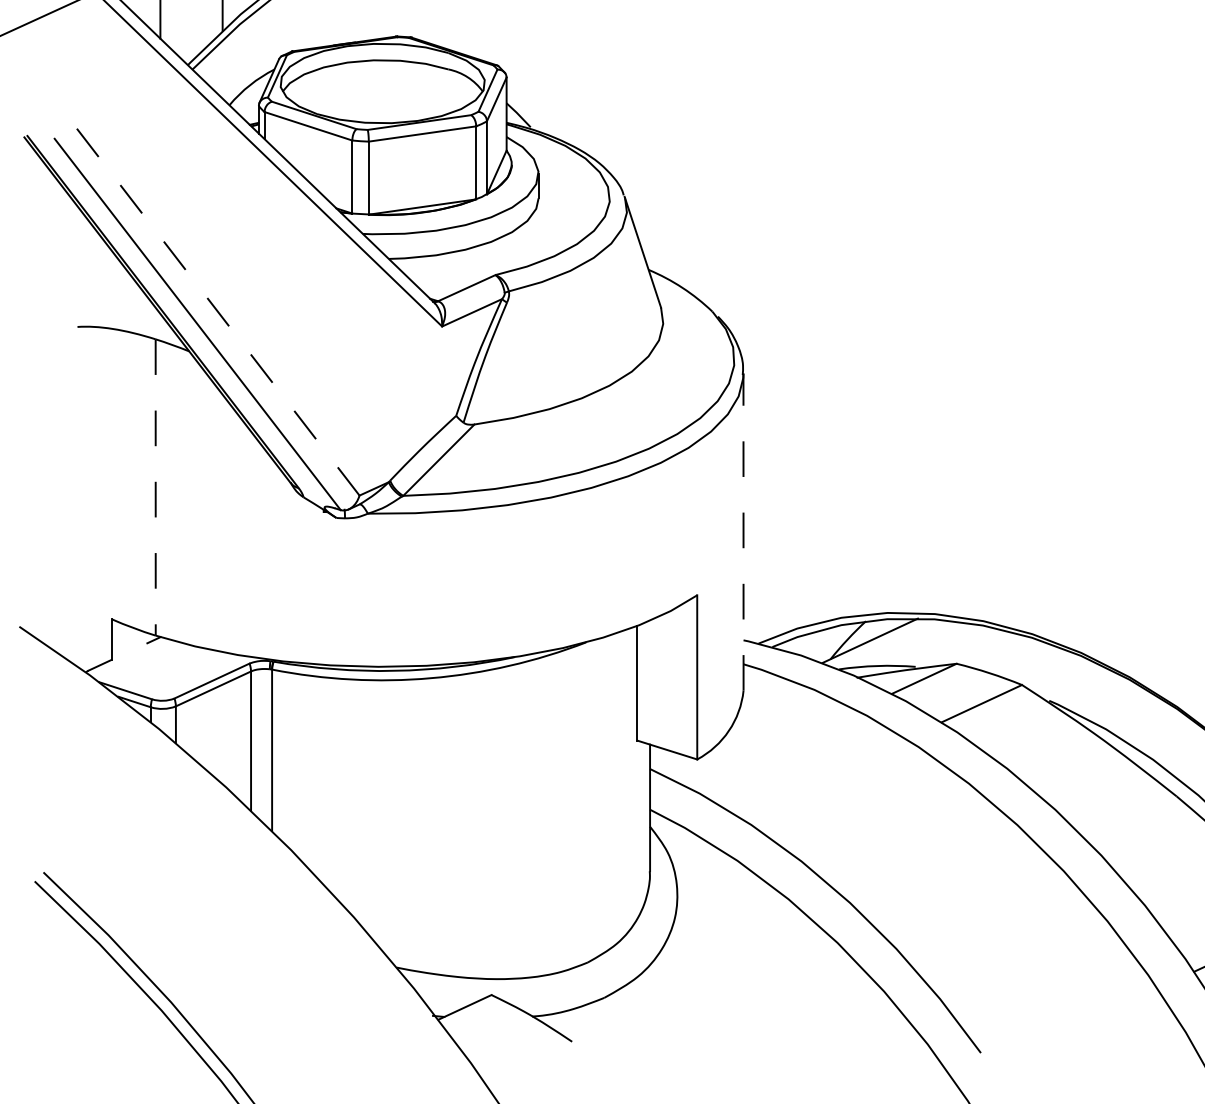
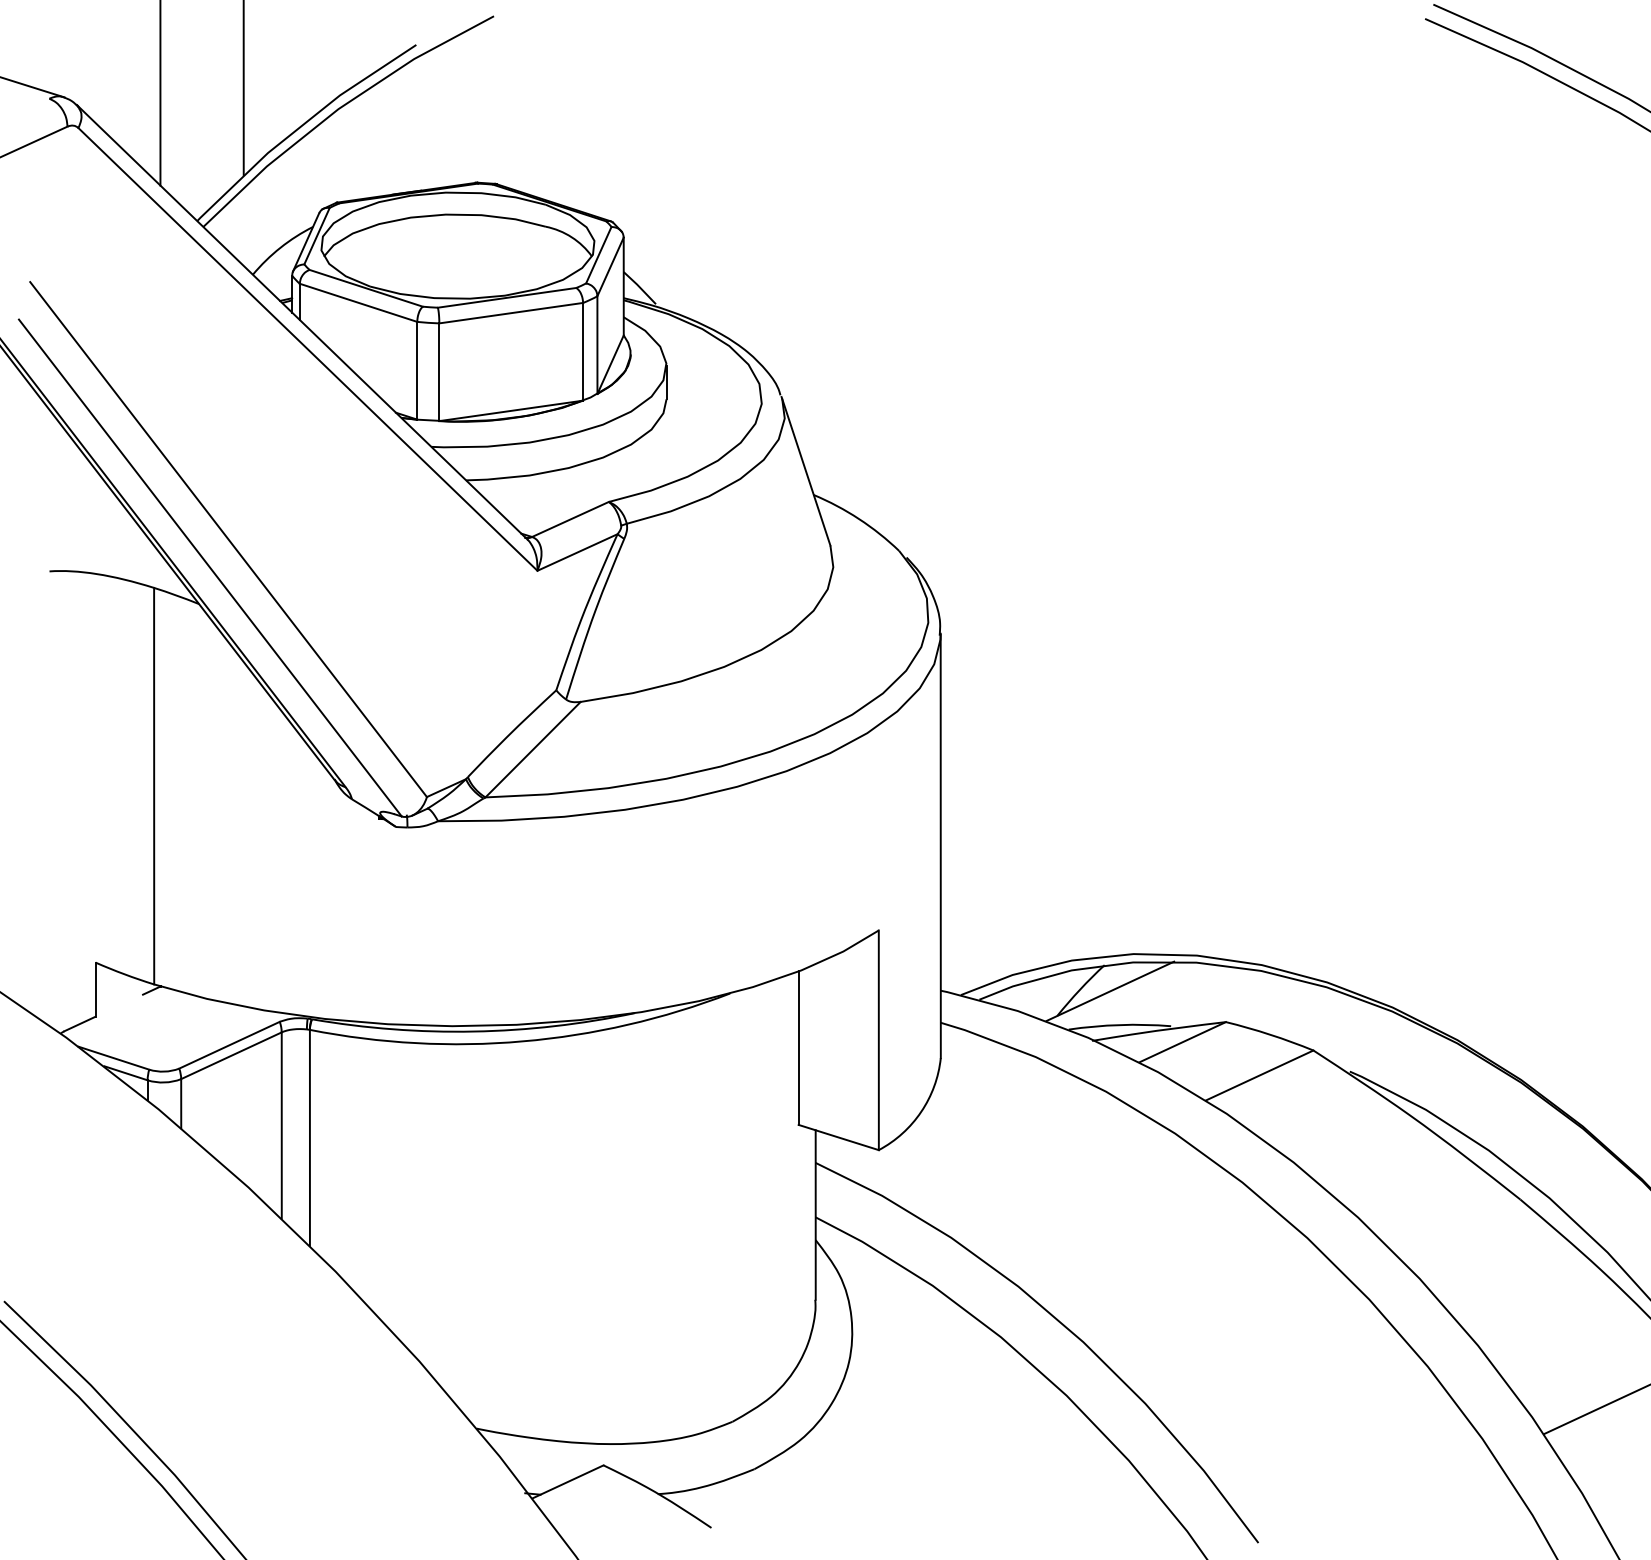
line: (211, 303) -> (228, 539), dashed -> solid
line: (155, 487) -> (154, 786), dashed -> solid
line: (743, 531) -> (940, 845), dashed -> solid

